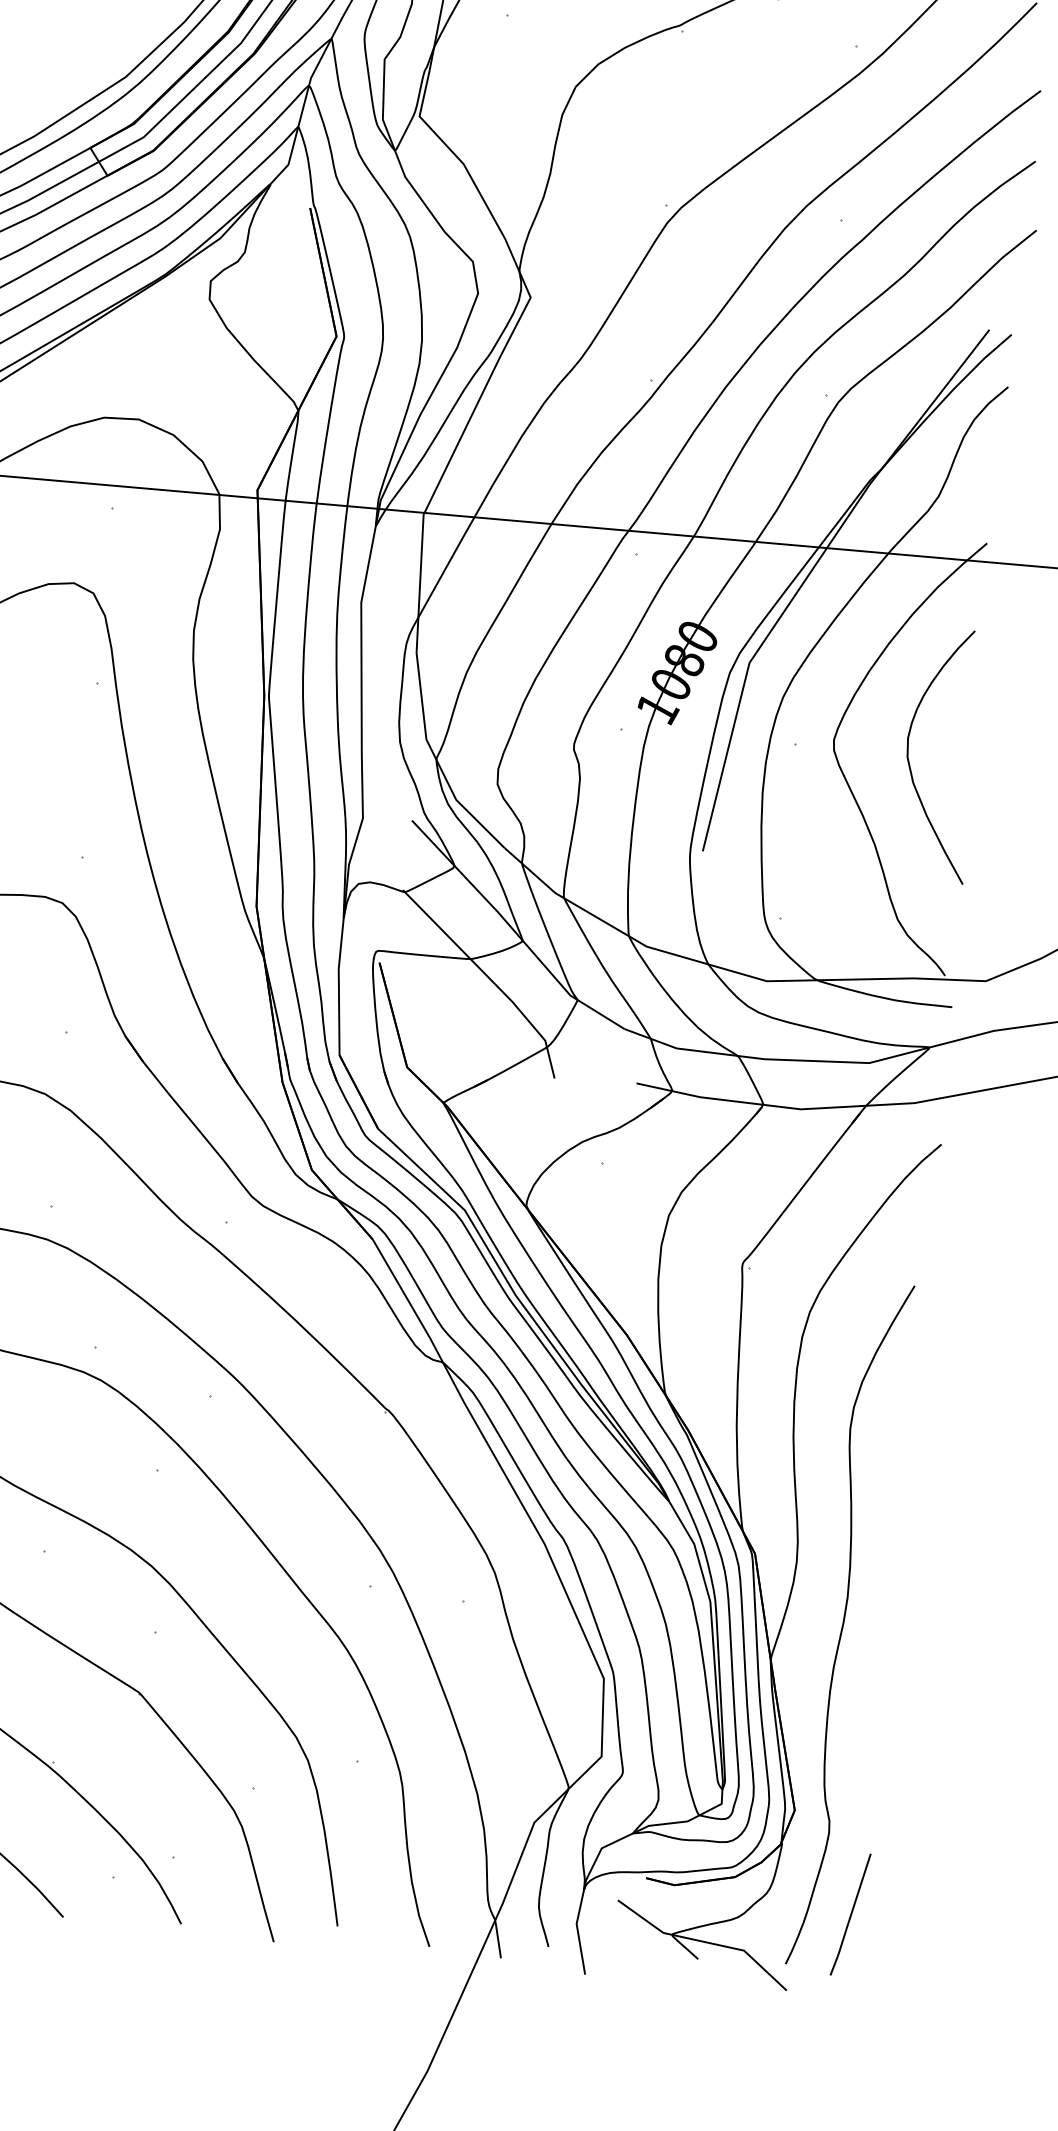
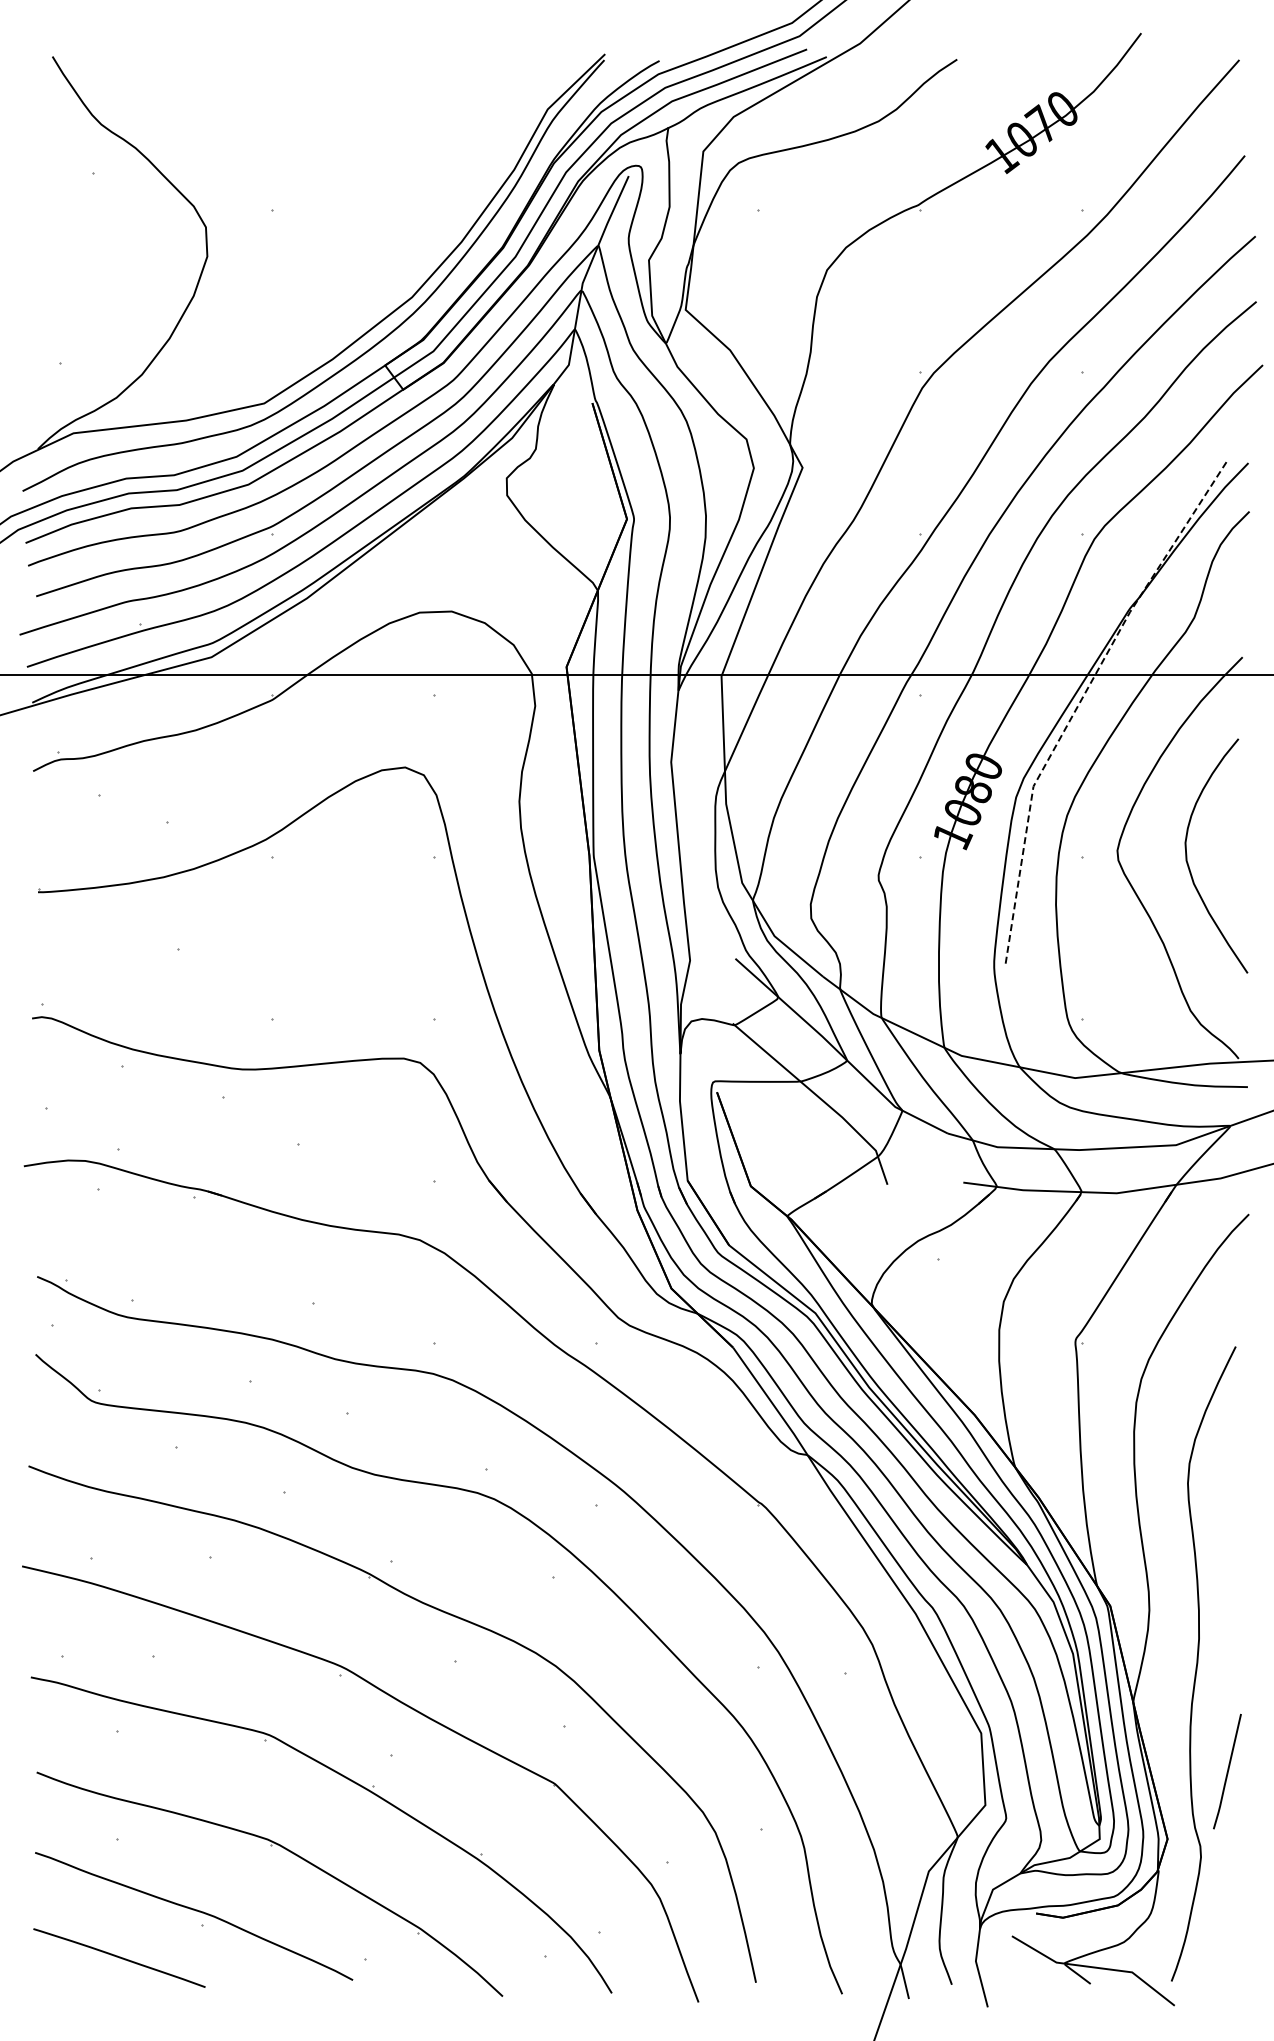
line: (810, 572) -> (1082, 698), solid -> dashed
line: (850, 1914) -> (1227, 1771), moved

